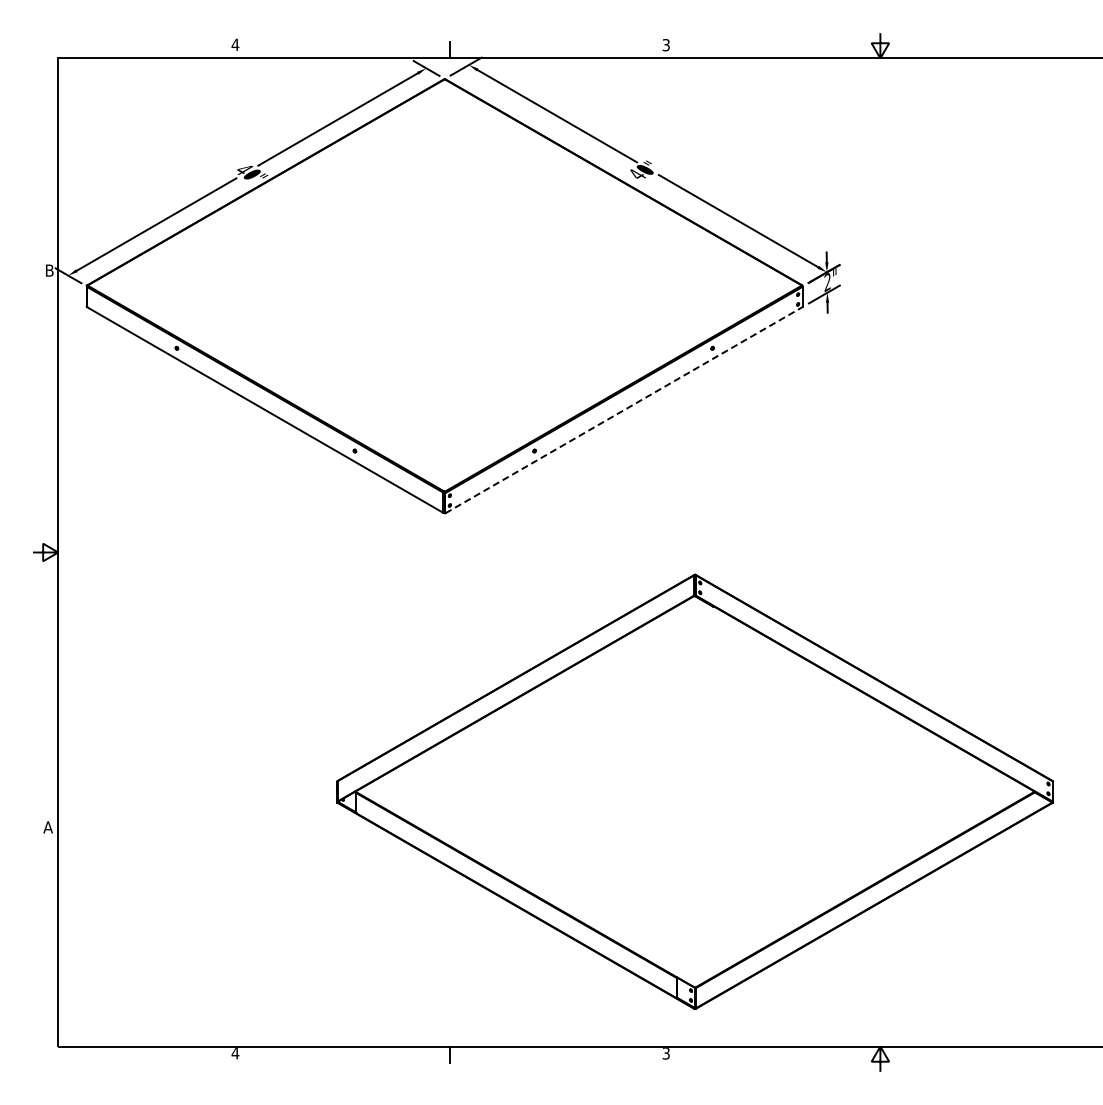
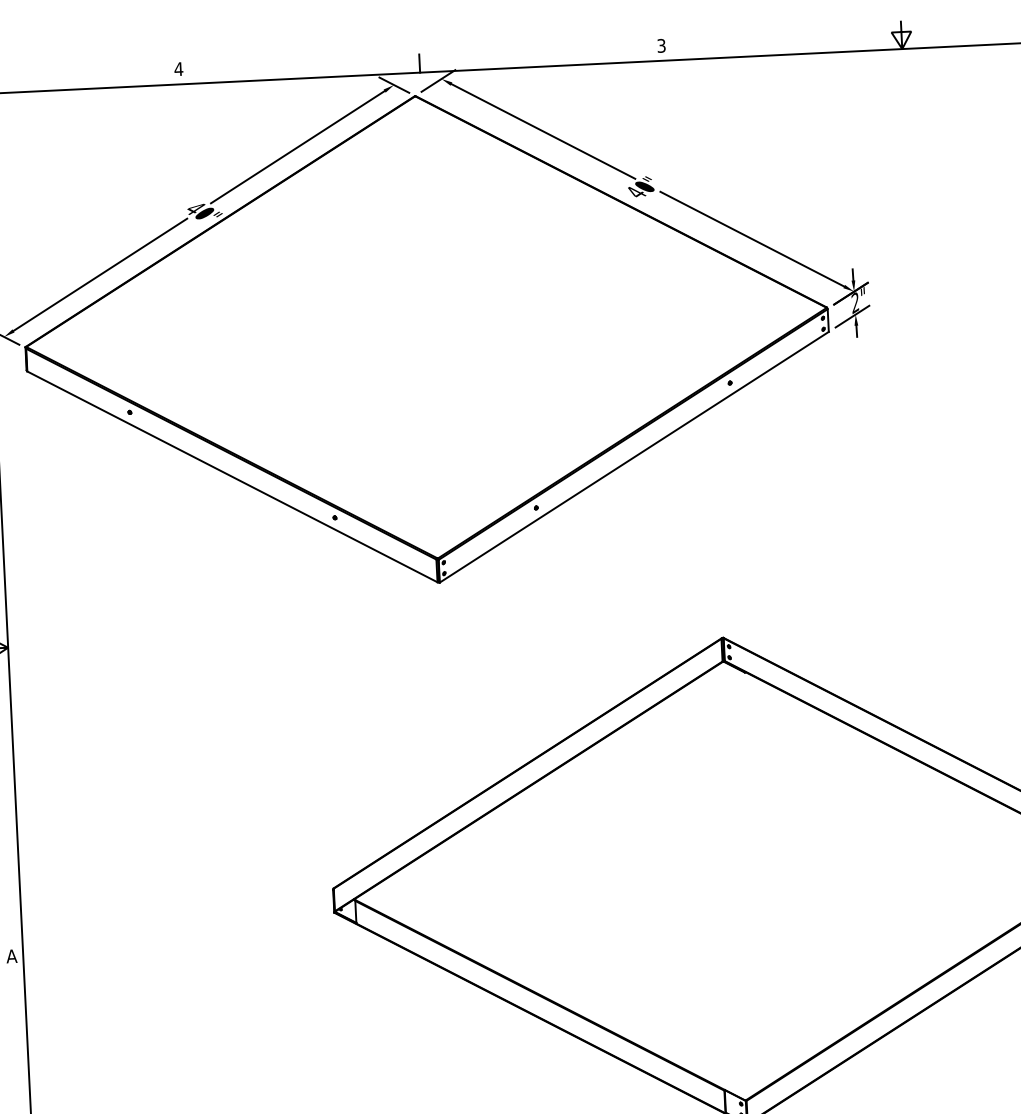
line: (624, 409) -> (634, 456), dashed -> solid

